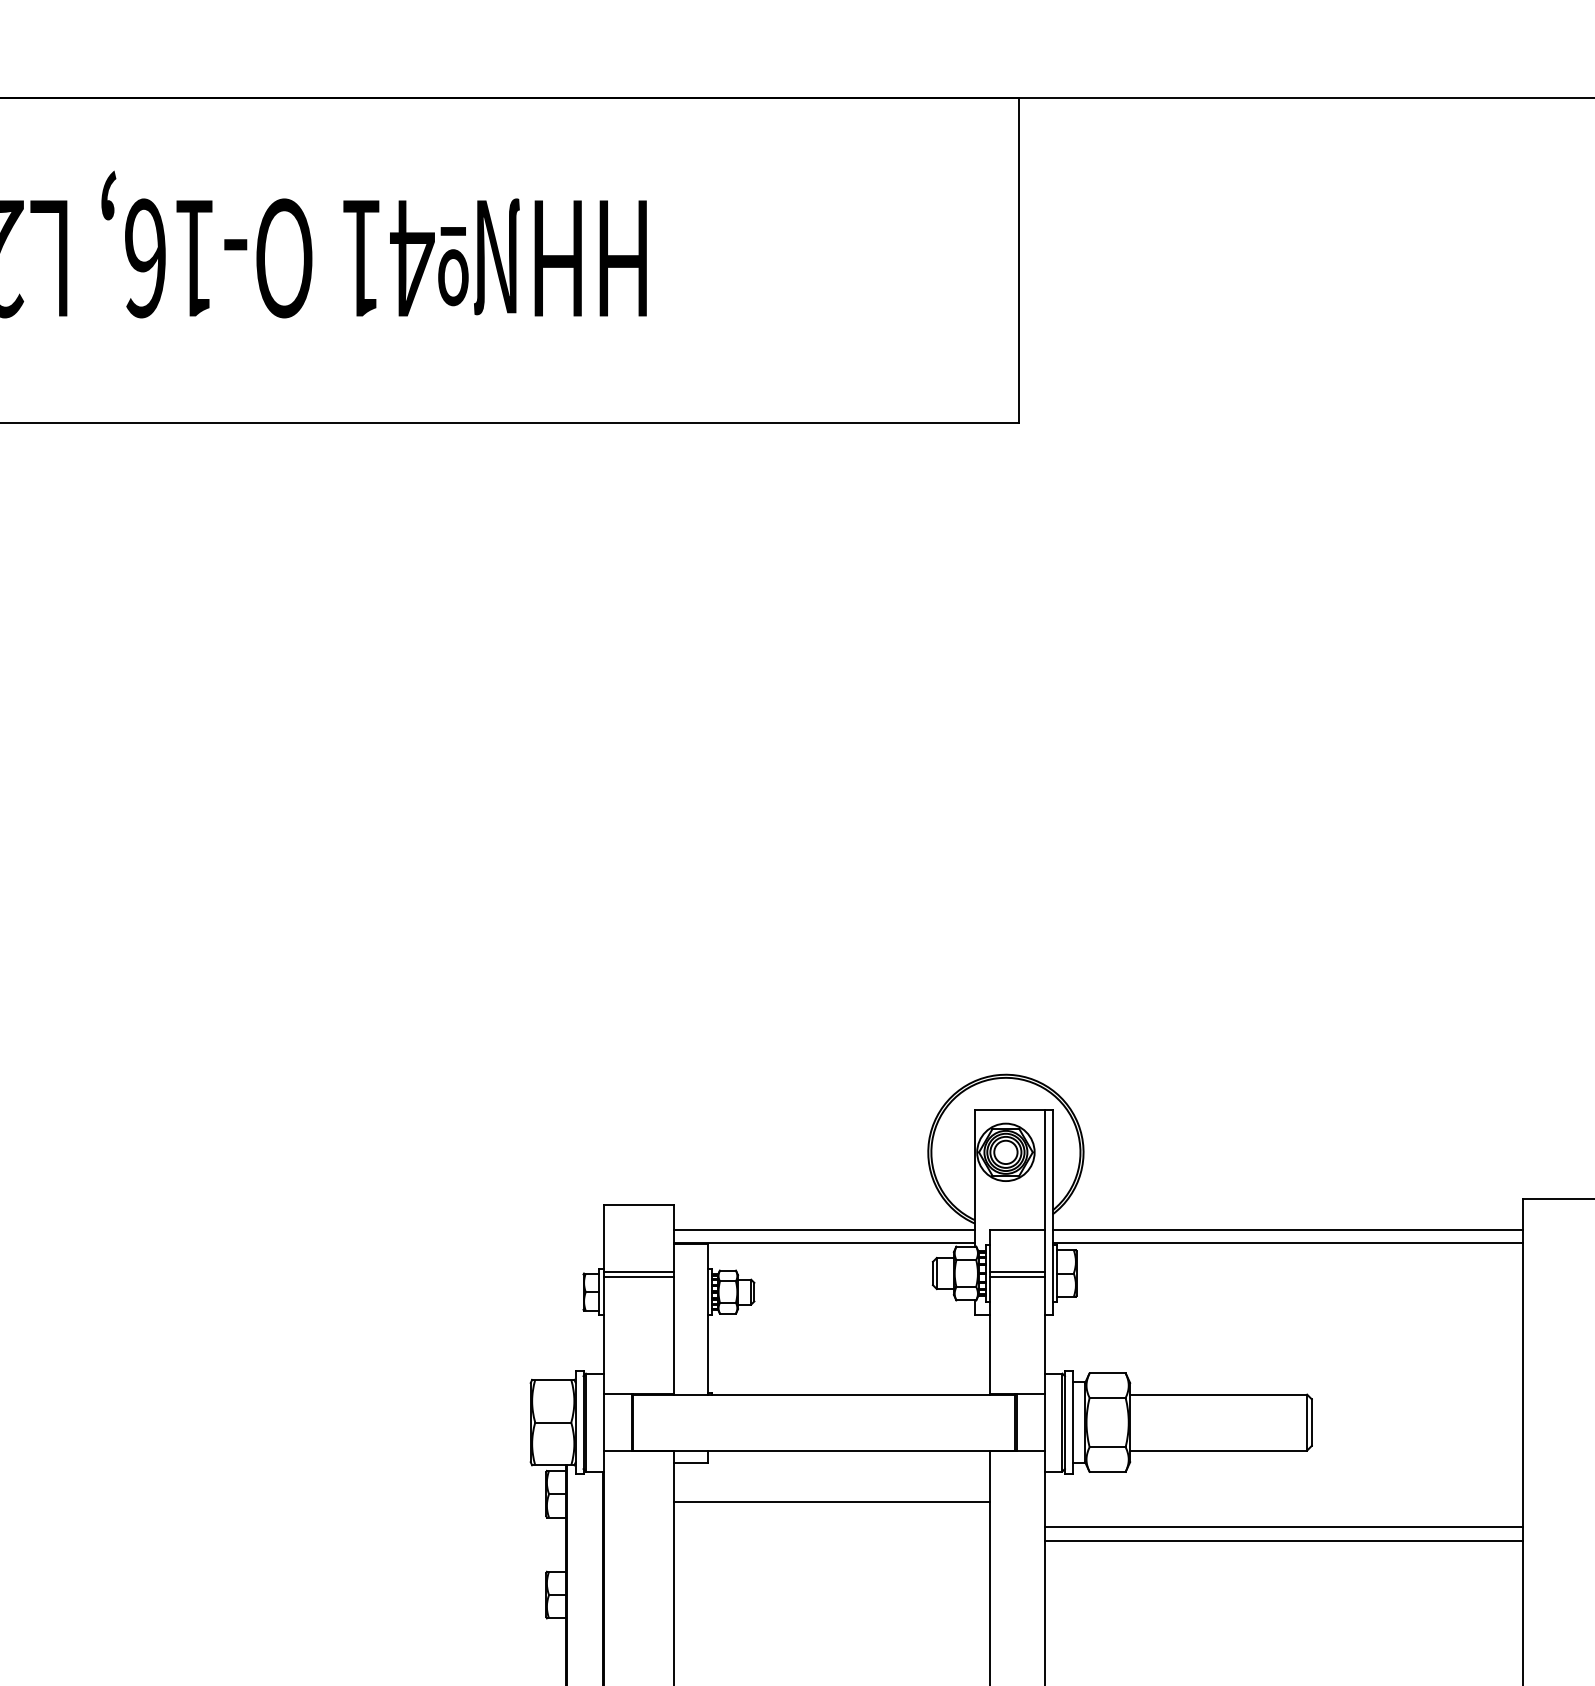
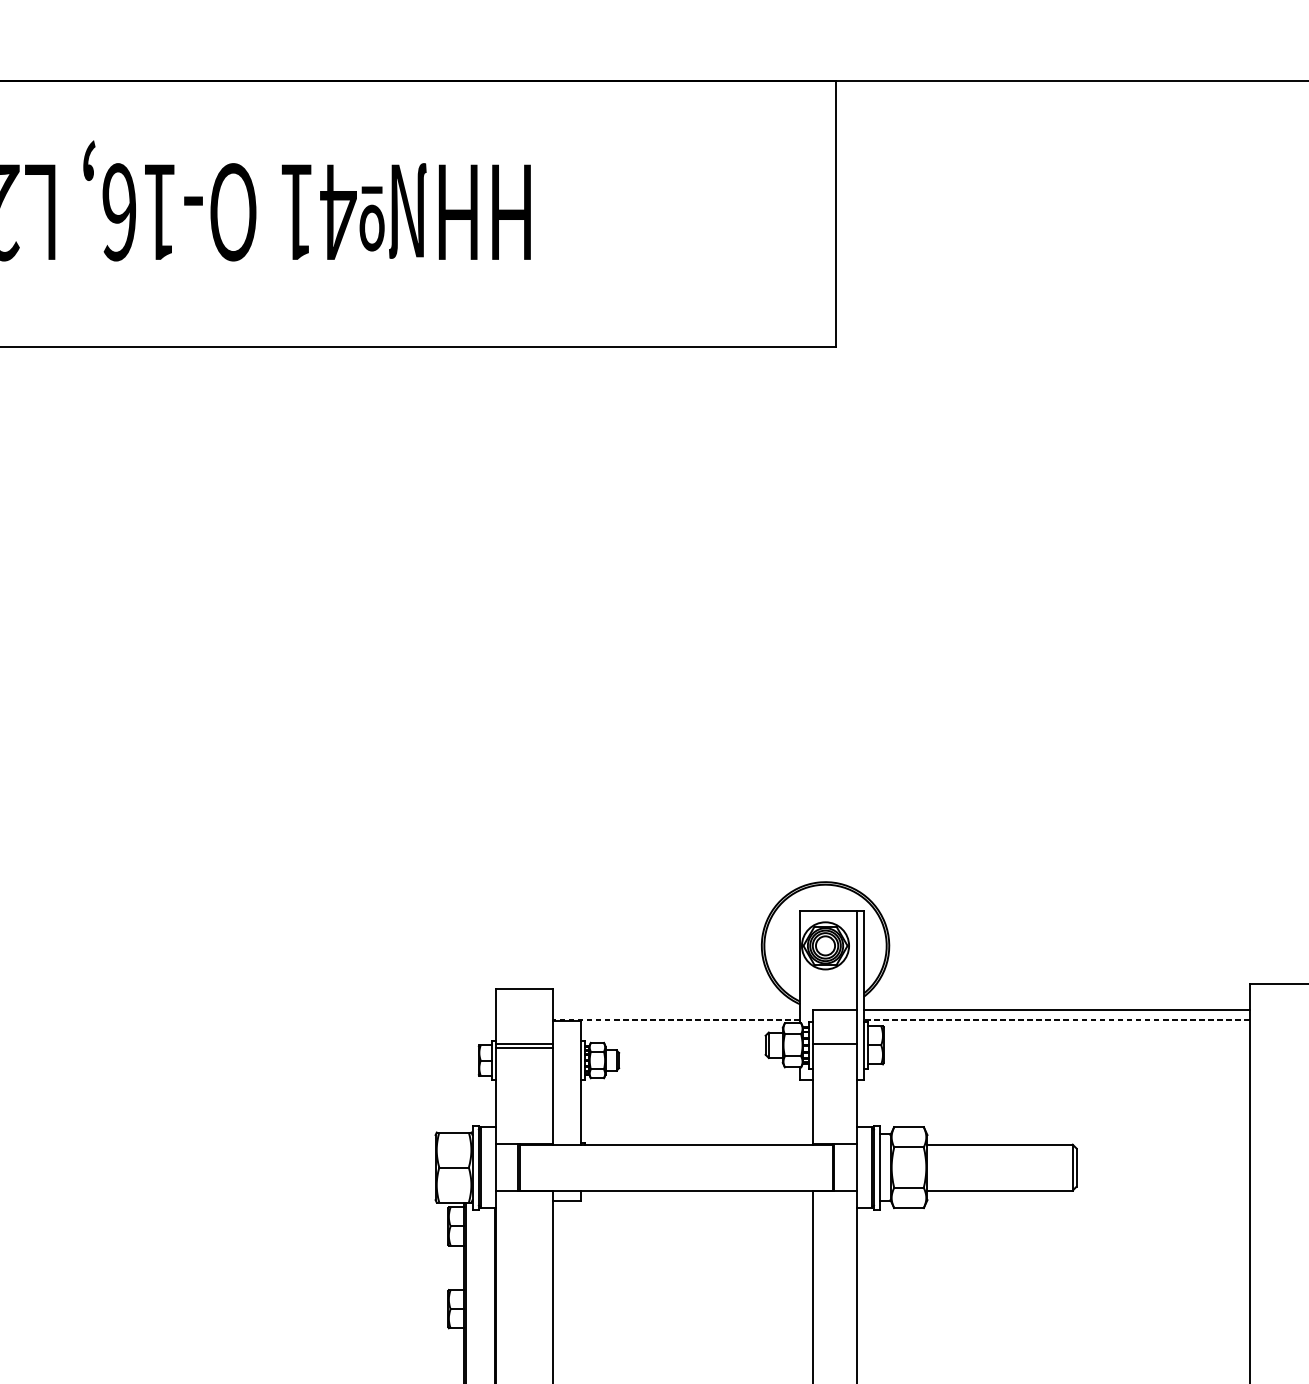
line: (823, 1230) -> (675, 1009), removed
line: (824, 1243) -> (676, 1020), solid -> dashed
line: (1287, 1243) -> (1056, 1020), solid -> dashed
line: (1017, 1277) -> (835, 1048), removed
line: (831, 1501) -> (682, 1232), removed
line: (1283, 1527) -> (1053, 1253), removed
line: (1283, 1540) -> (1053, 1264), removed

